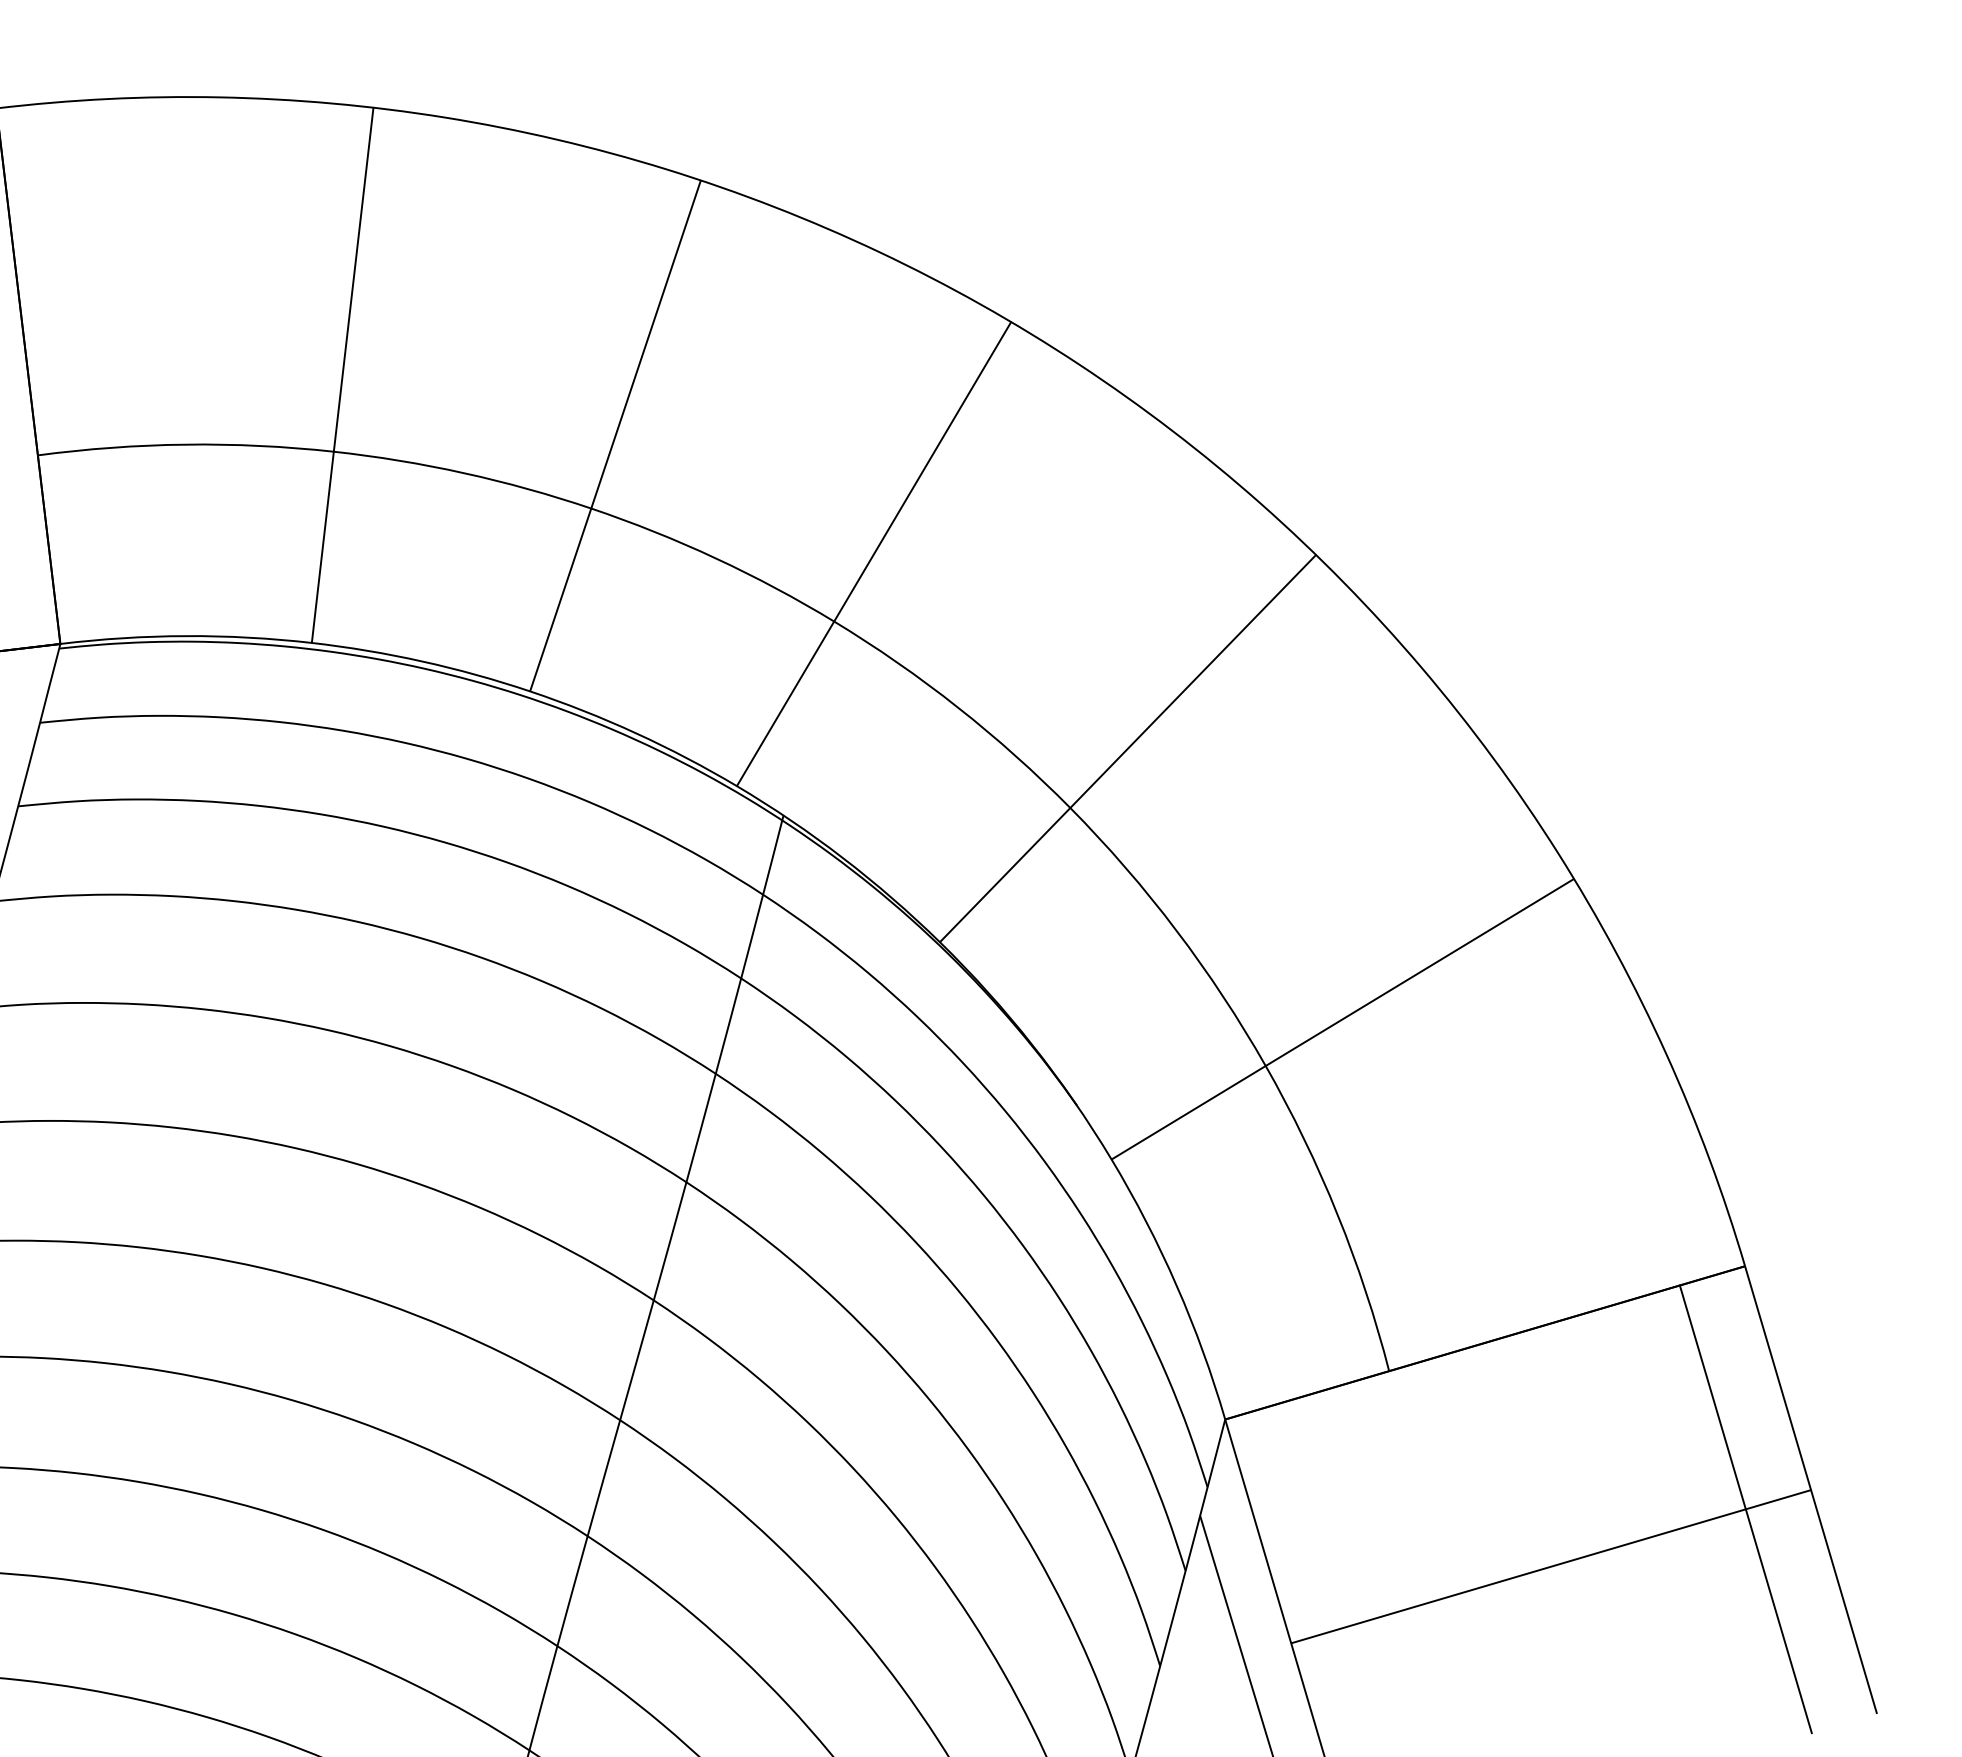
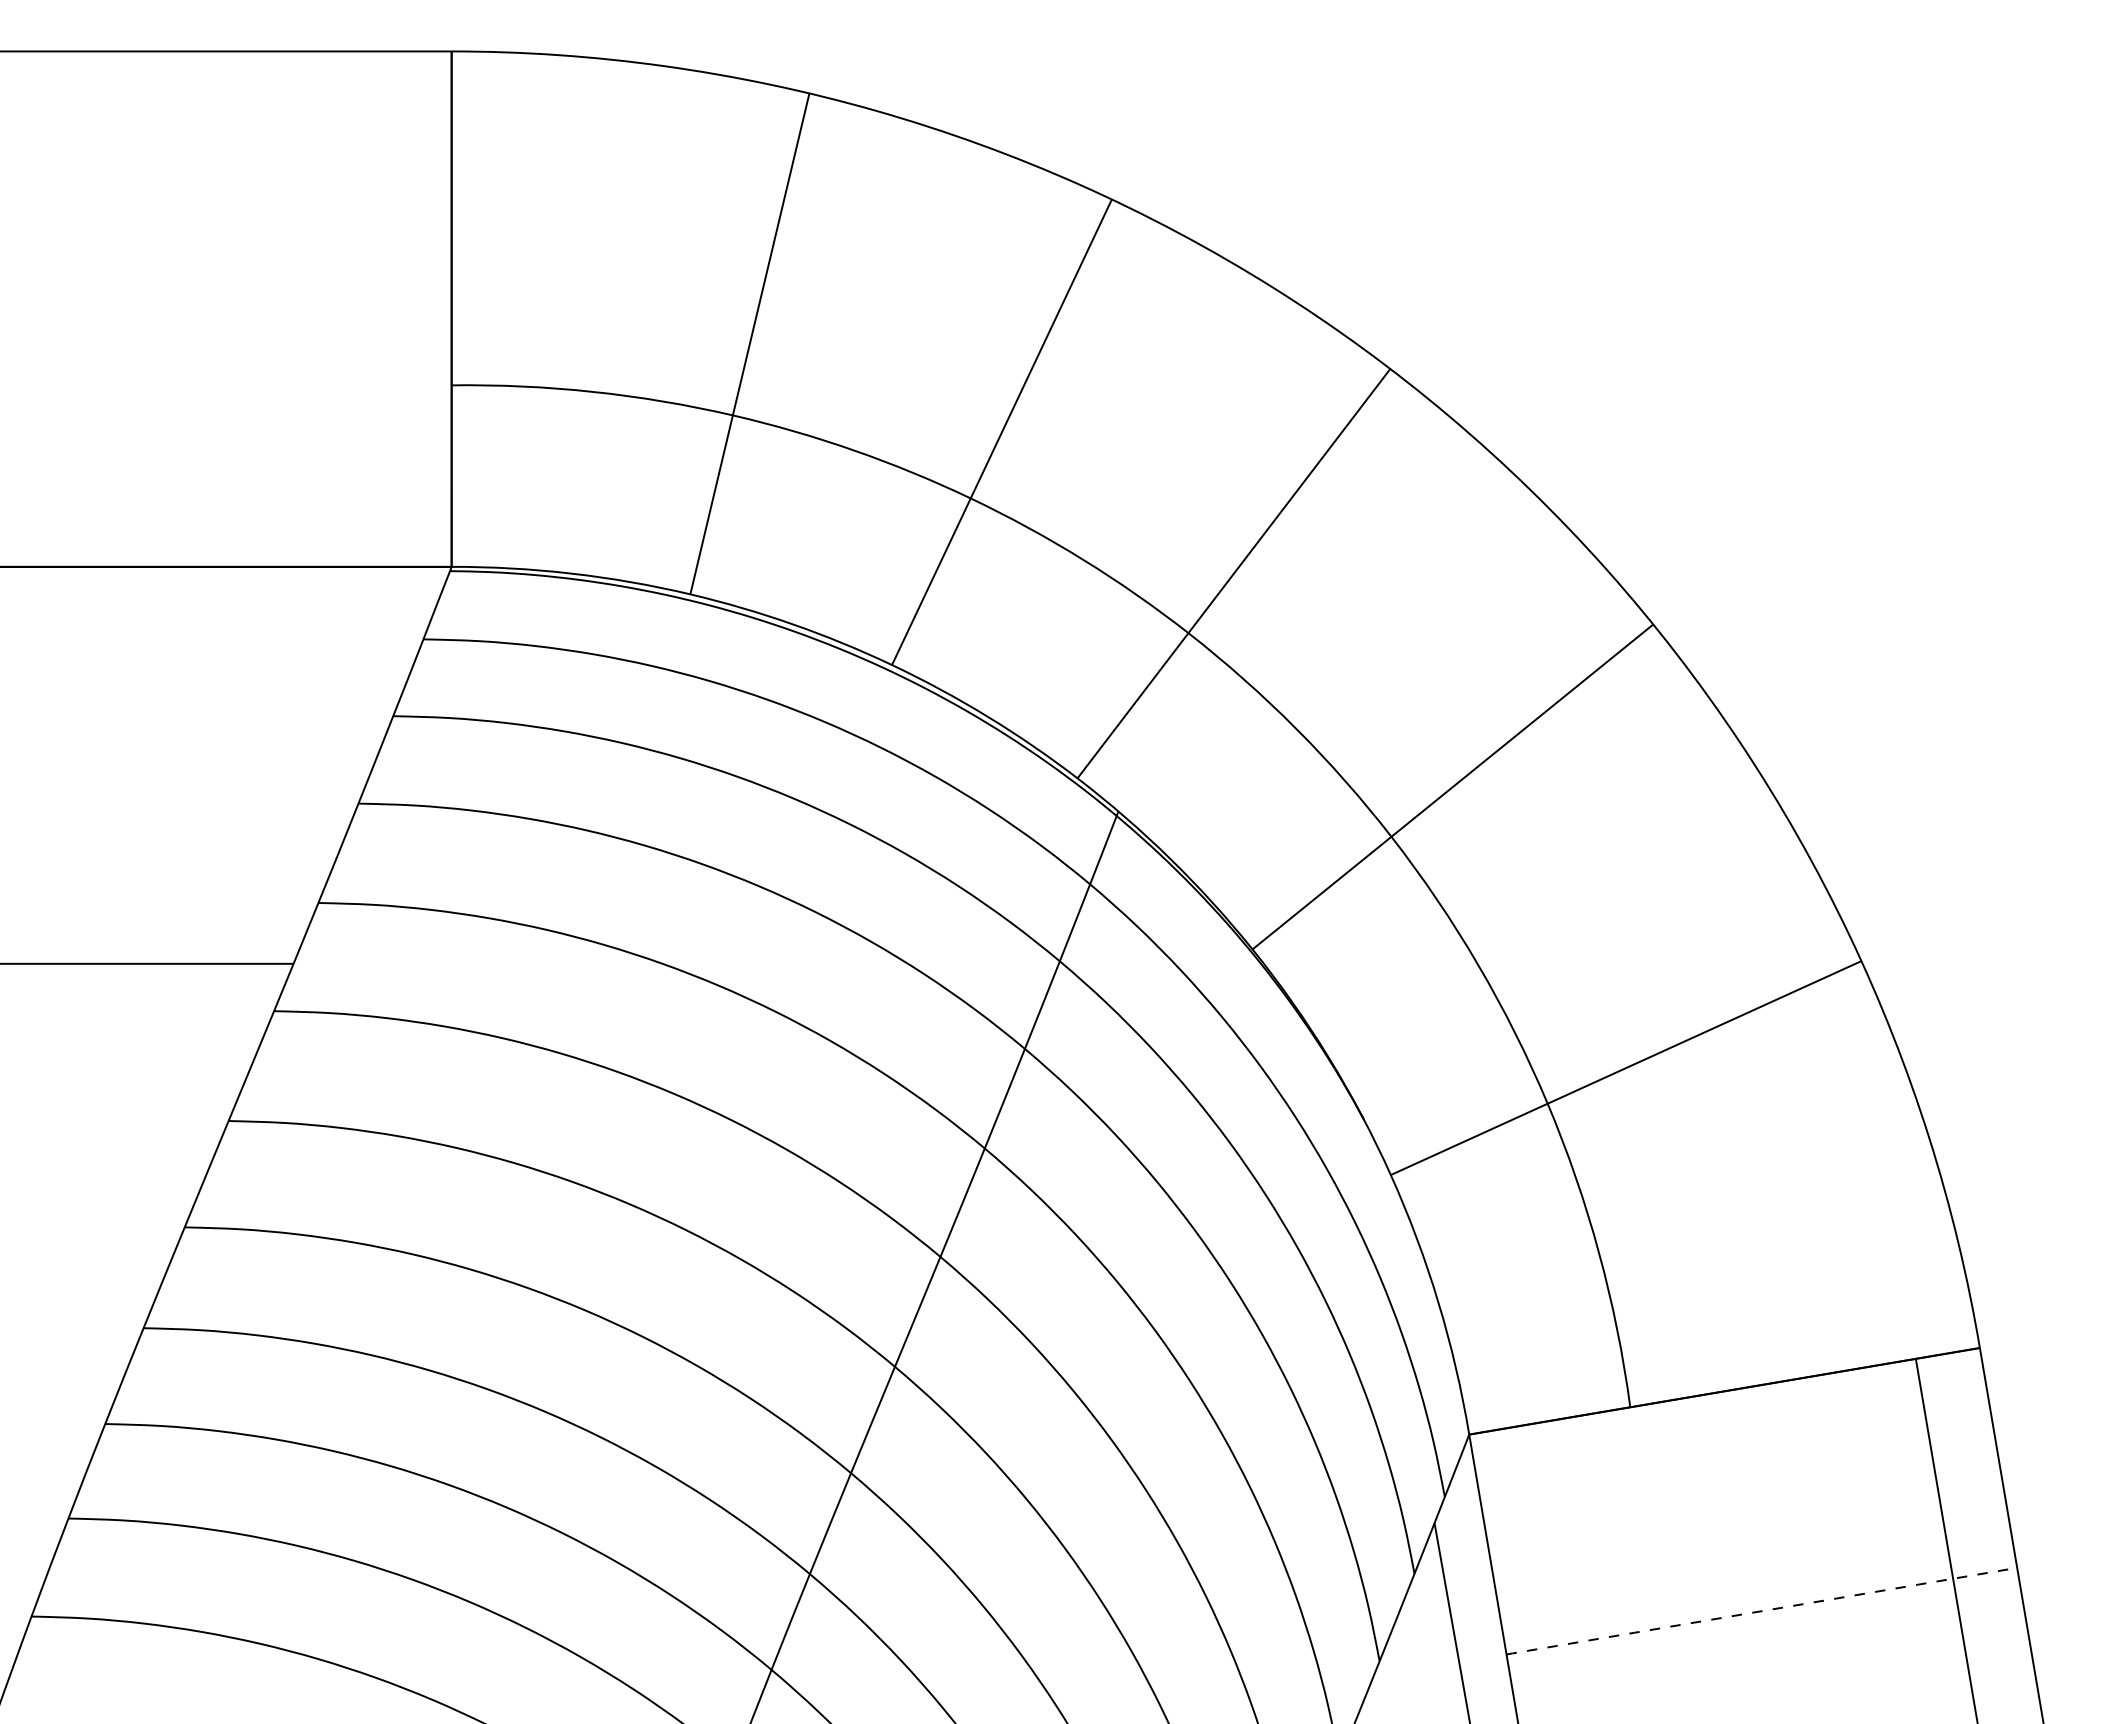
arc: (1540, 1569) -> (1751, 1612), solid -> dashed

